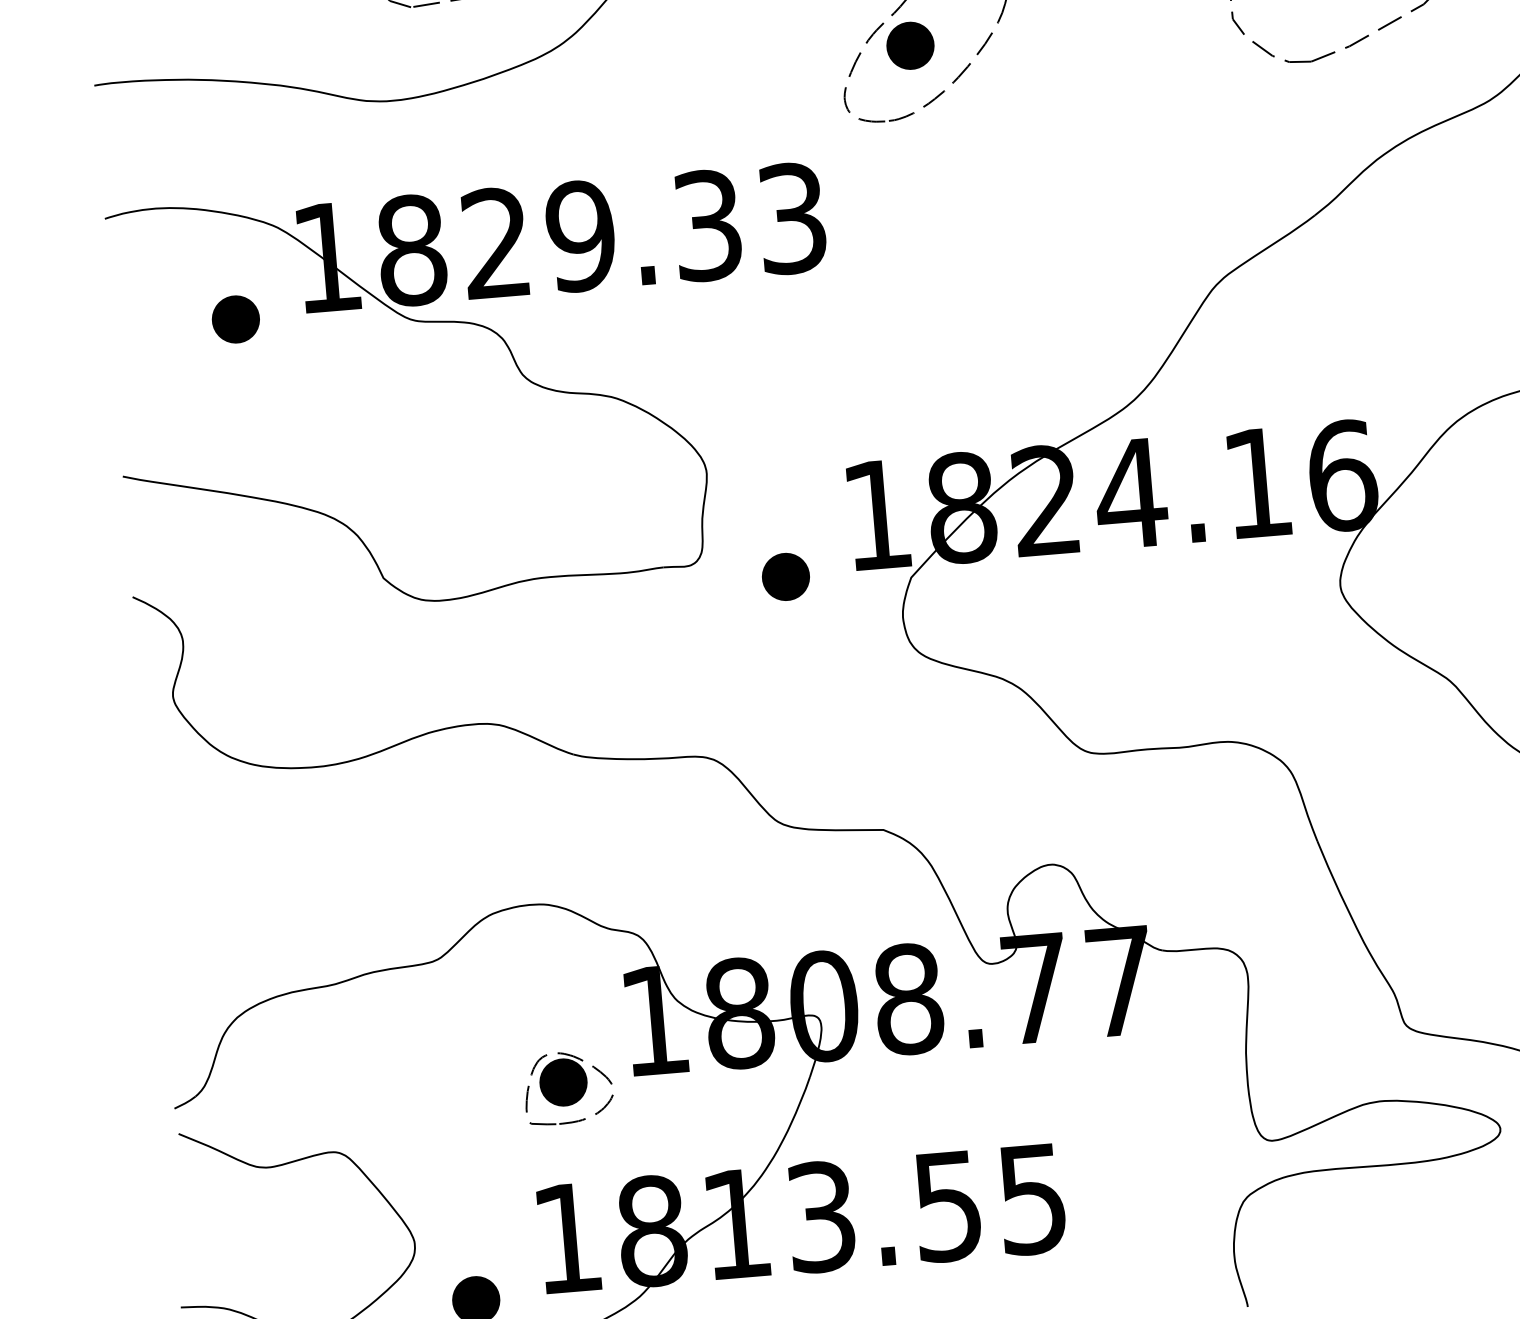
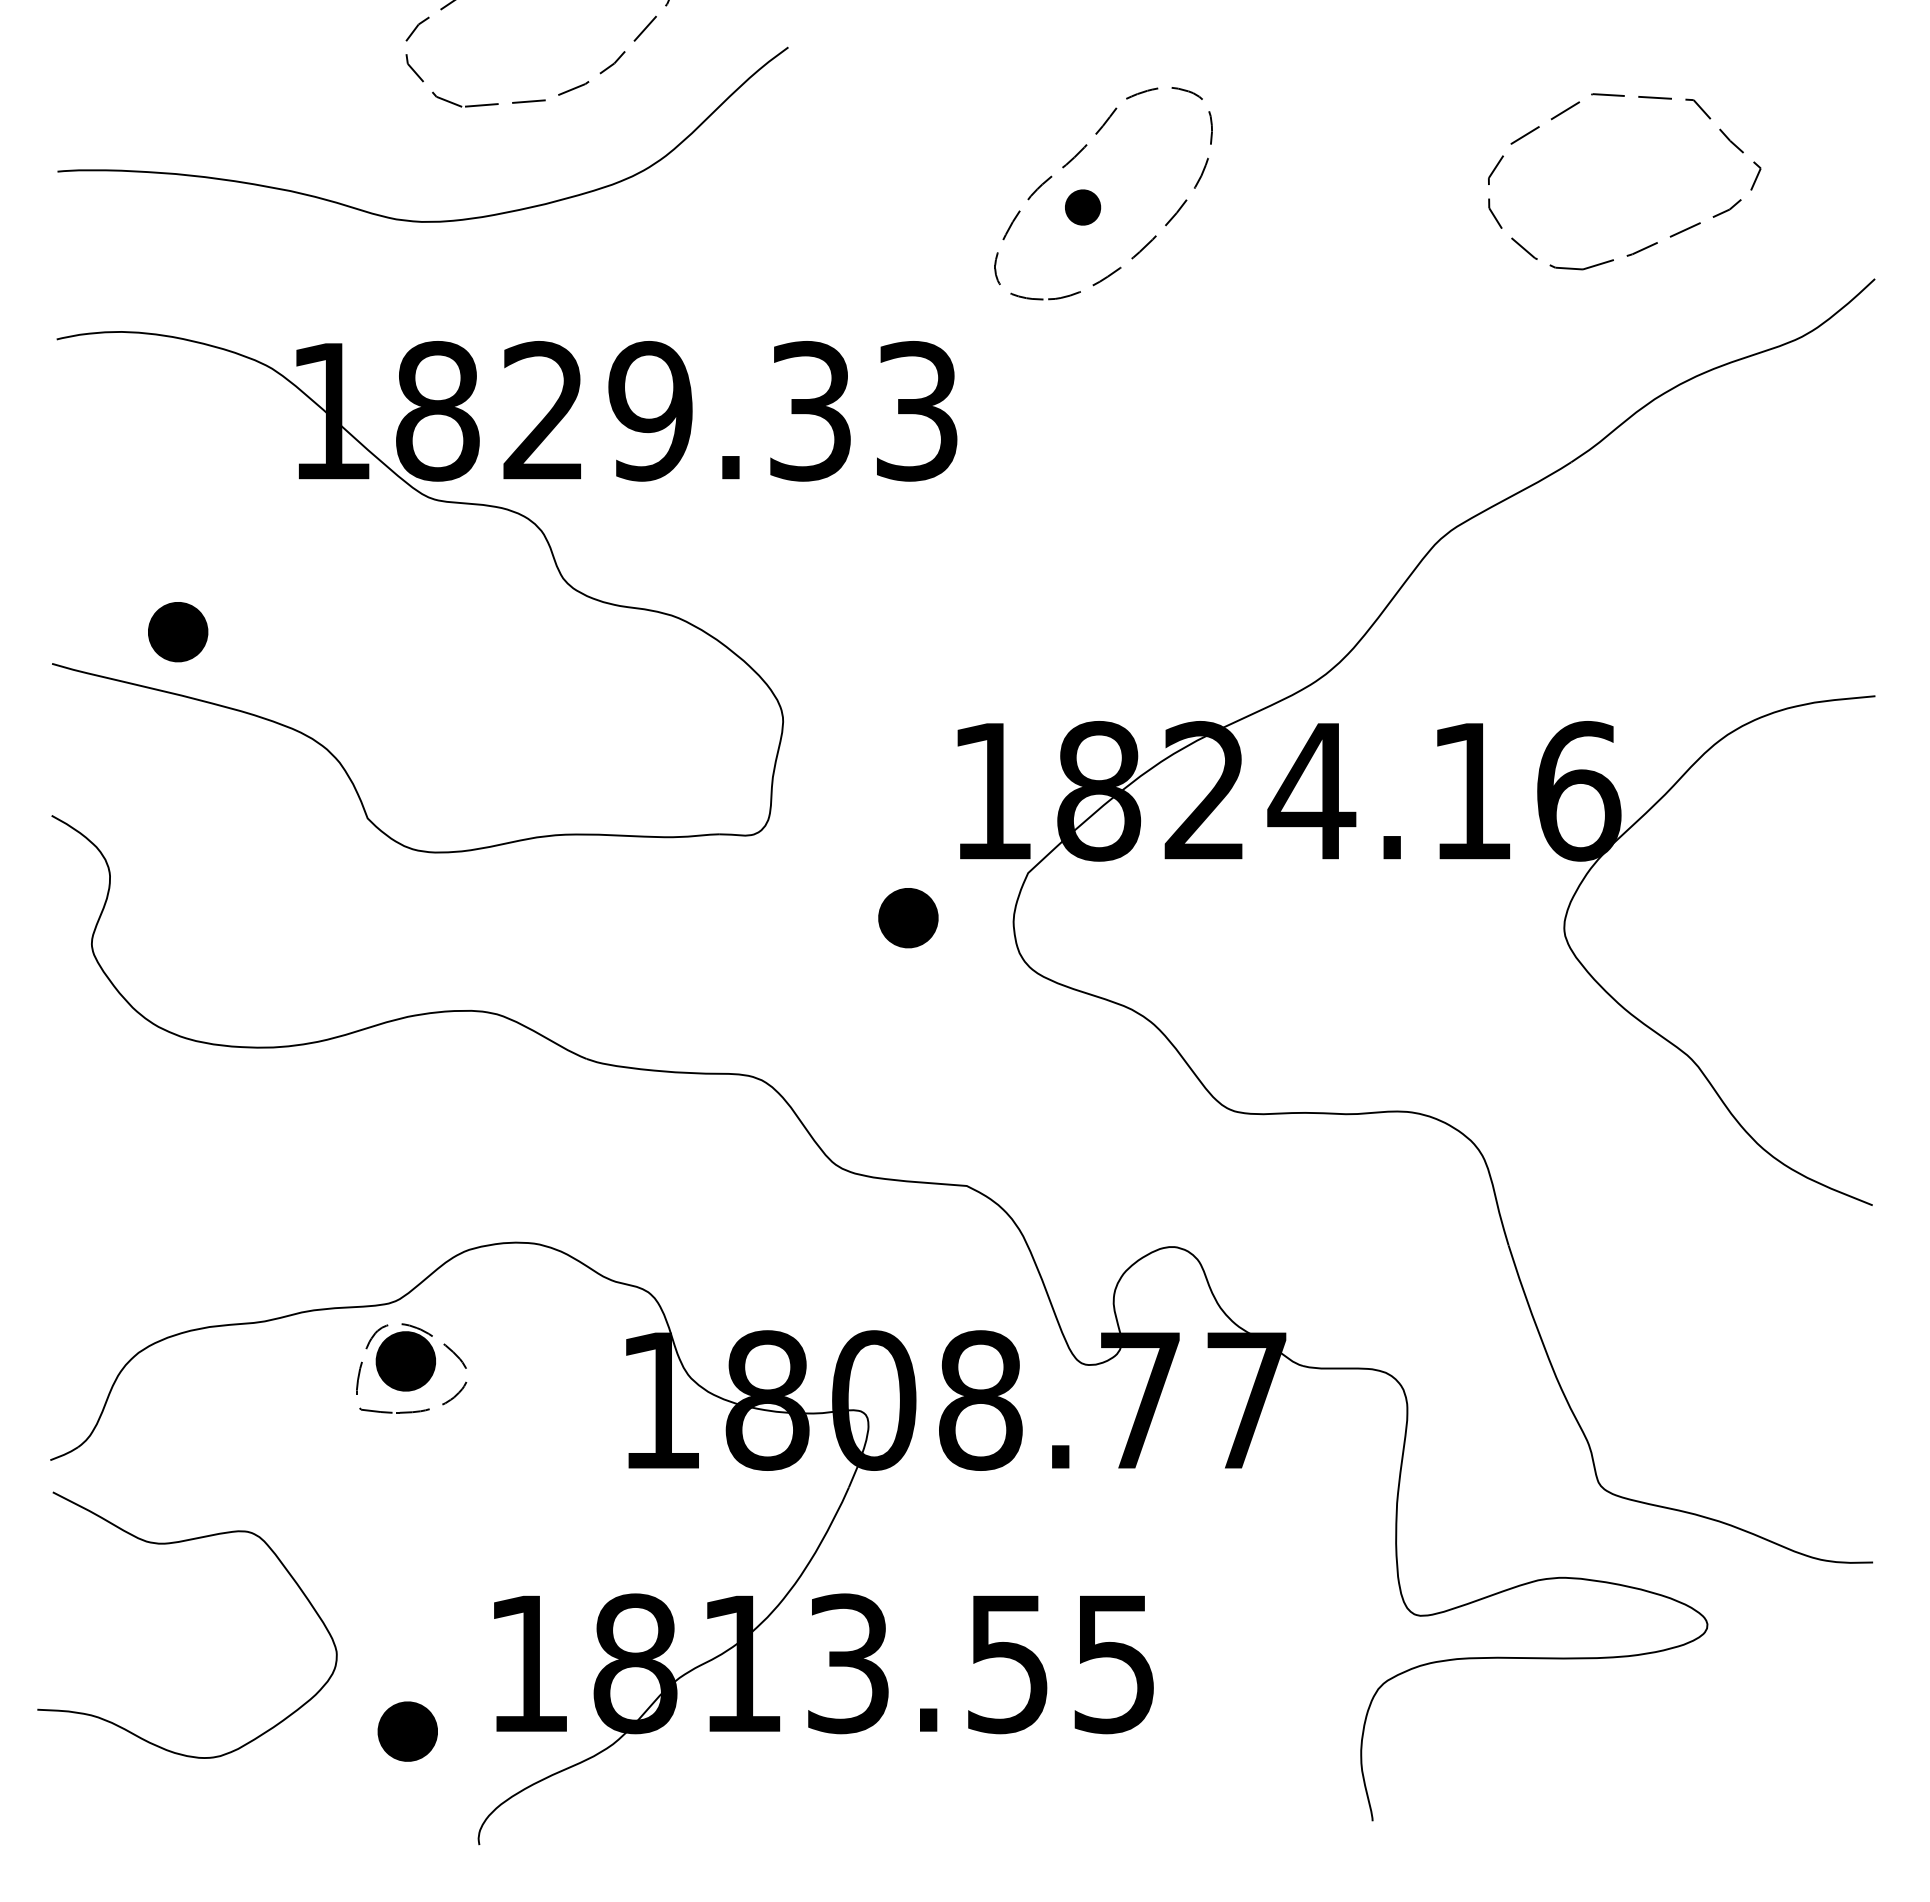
part: (910, 45) -> (1082, 207), size x0.6
part: (236, 319) -> (178, 632), moved
part: (786, 577) -> (908, 918), moved
part: (568, 1087) -> (411, 1368), moved

